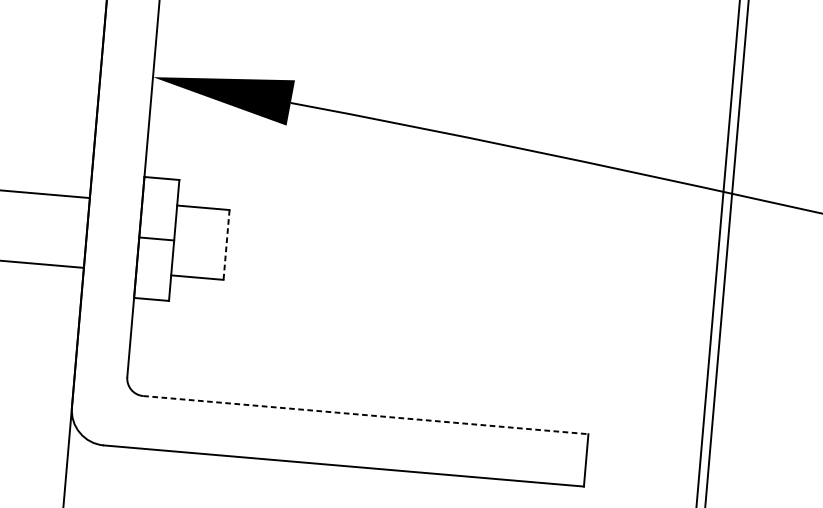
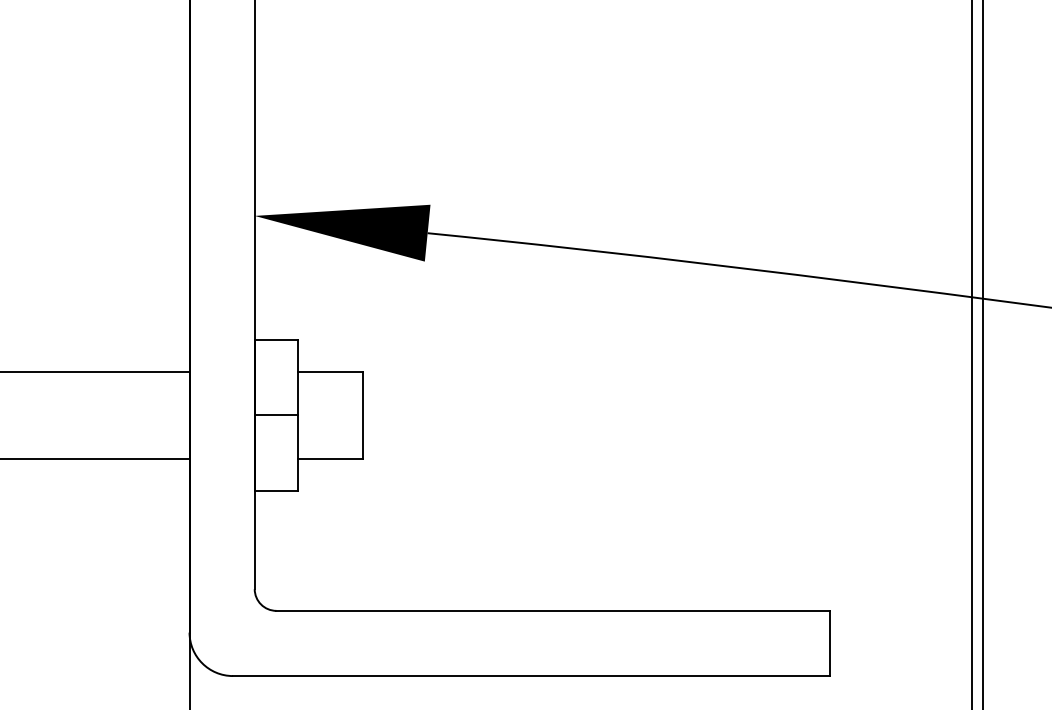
line: (226, 245) -> (363, 415), dashed -> solid
line: (365, 414) -> (553, 610), dashed -> solid

